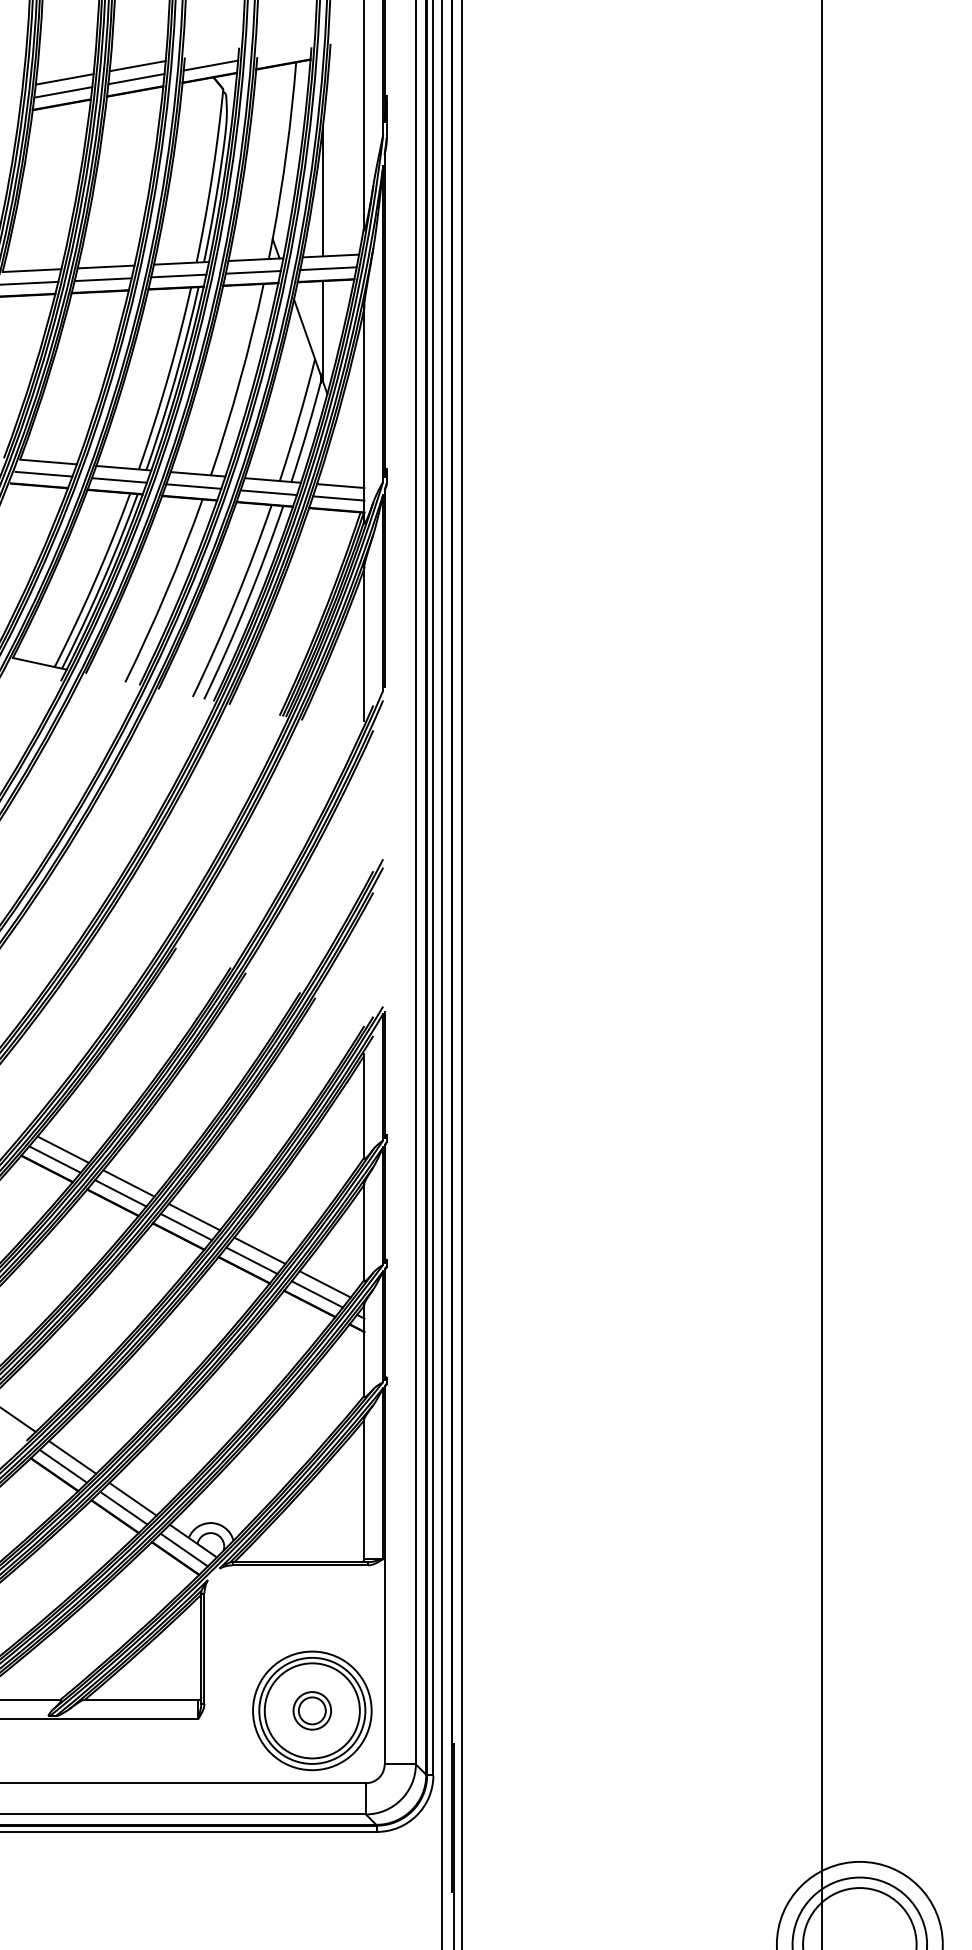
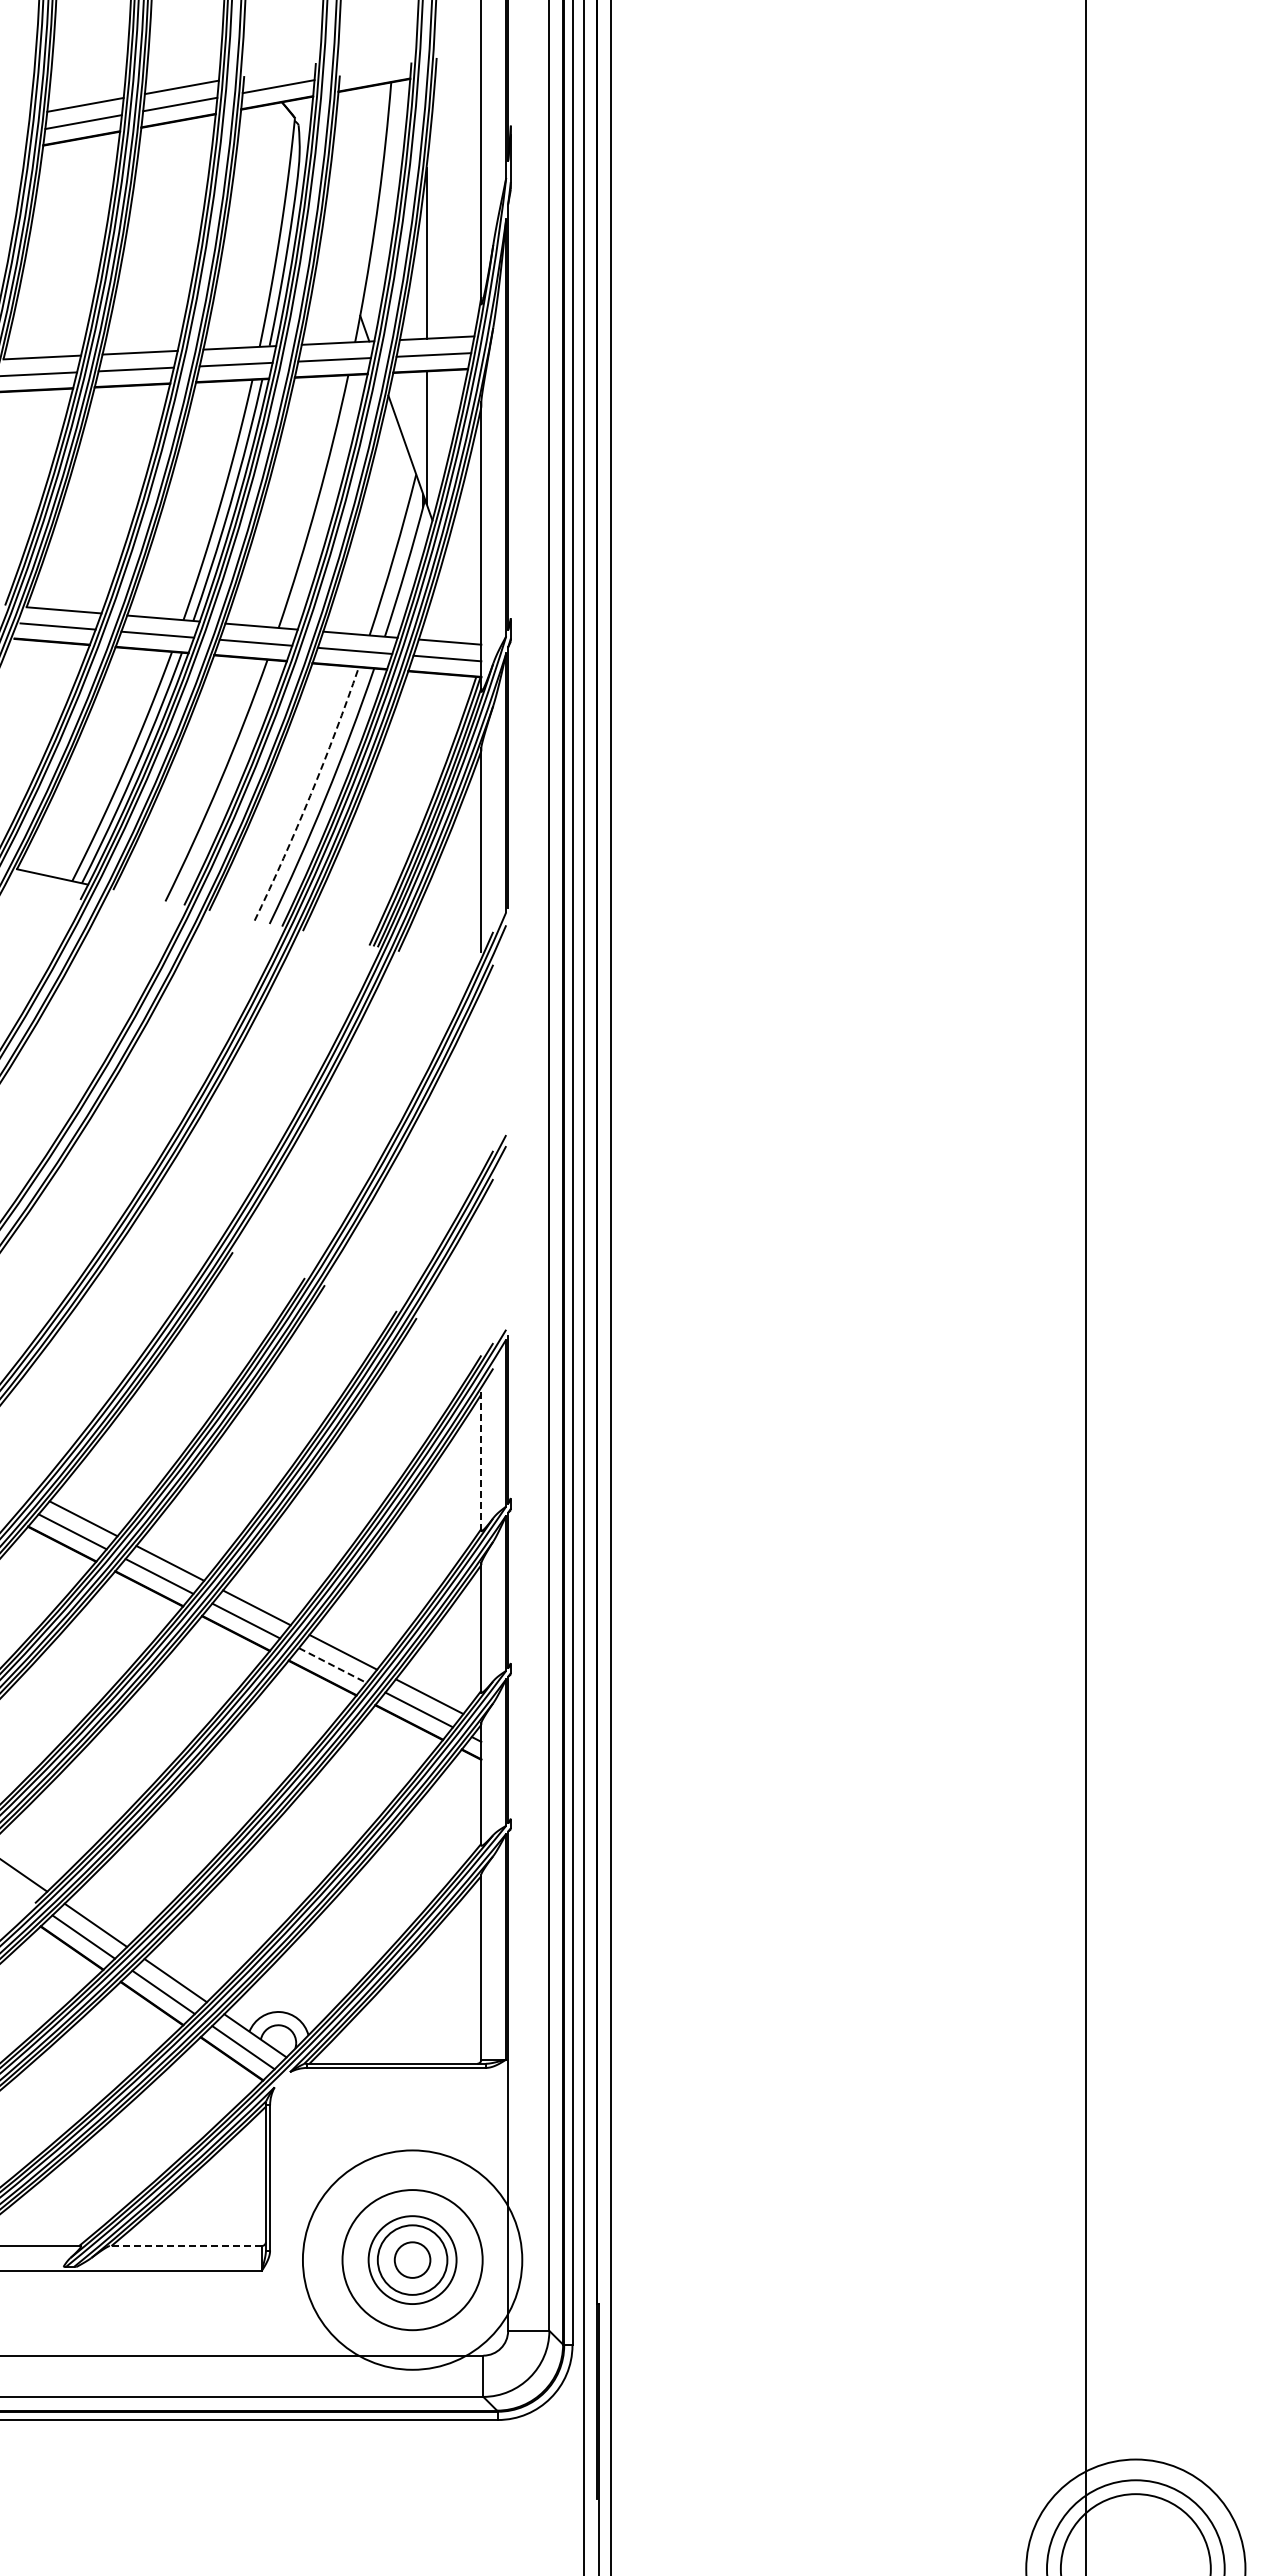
arc: (235, 602) -> (310, 795), solid -> dashed
line: (364, 1106) -> (481, 1461), solid -> dashed
line: (252, 1260) -> (333, 1665), solid -> dashed
line: (140, 1700) -> (185, 2246), solid -> dashed
circle: (312, 1710) -> (412, 2259), size x0.7
circle: (312, 1710) -> (412, 2259), size x1.4
circle: (312, 1710) -> (412, 2259), size x1.4

